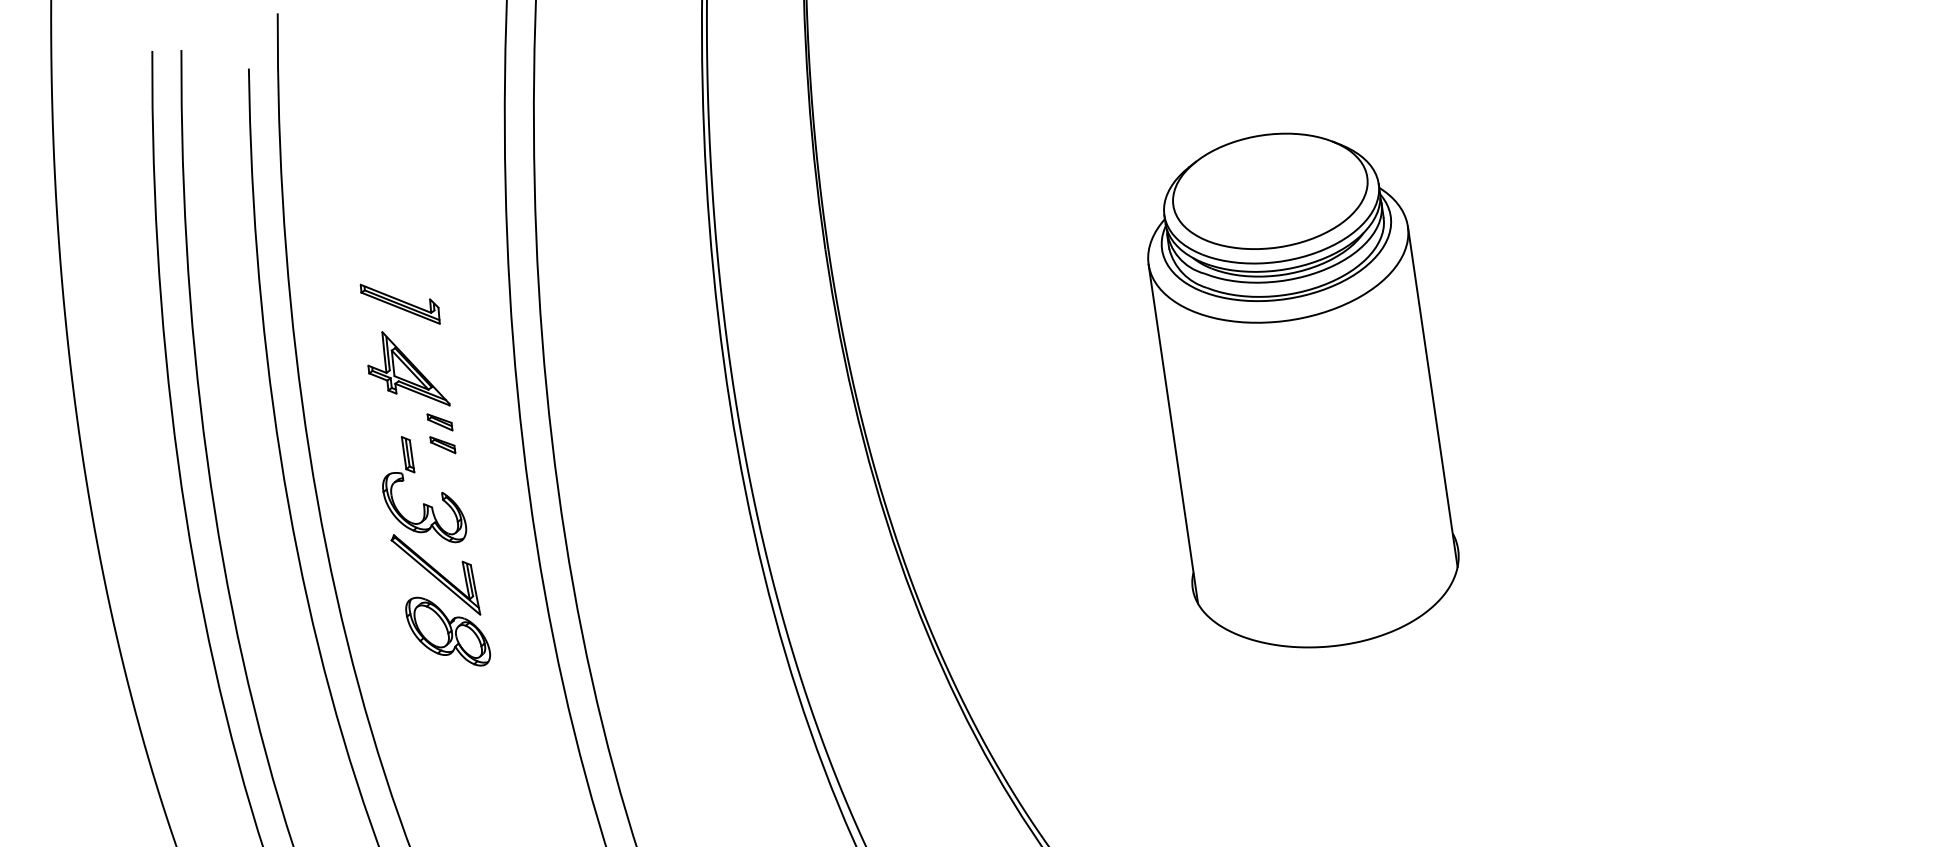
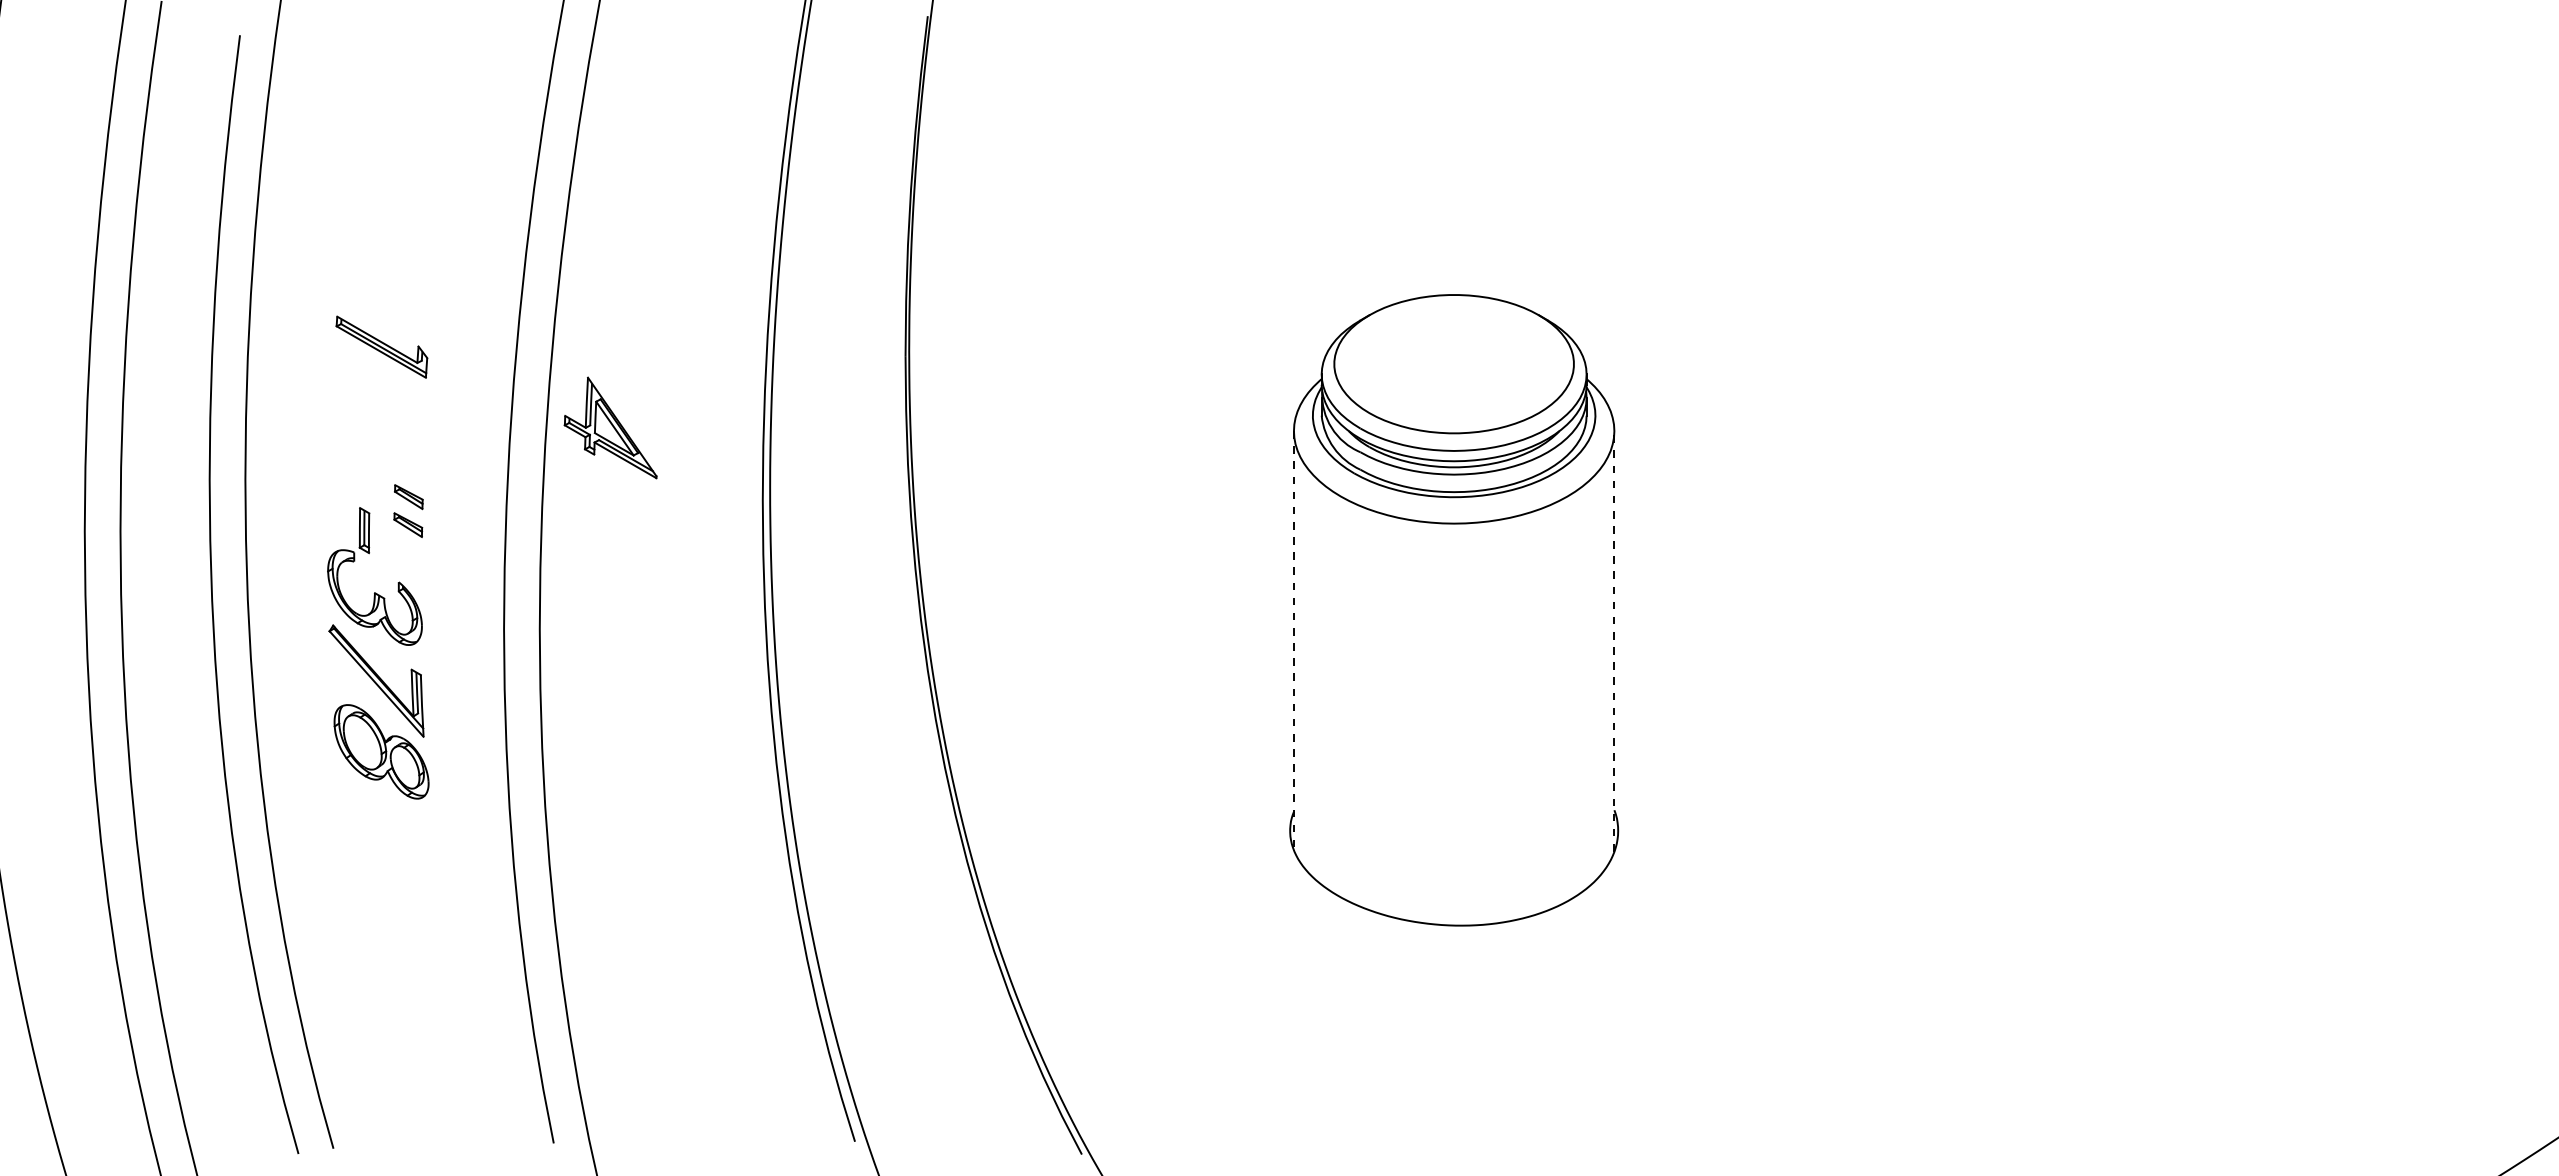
part: (406, 369) -> (610, 427), moved
line: (1432, 396) -> (1614, 640), solid -> dashed
line: (1173, 434) -> (1293, 641), solid -> dashed

